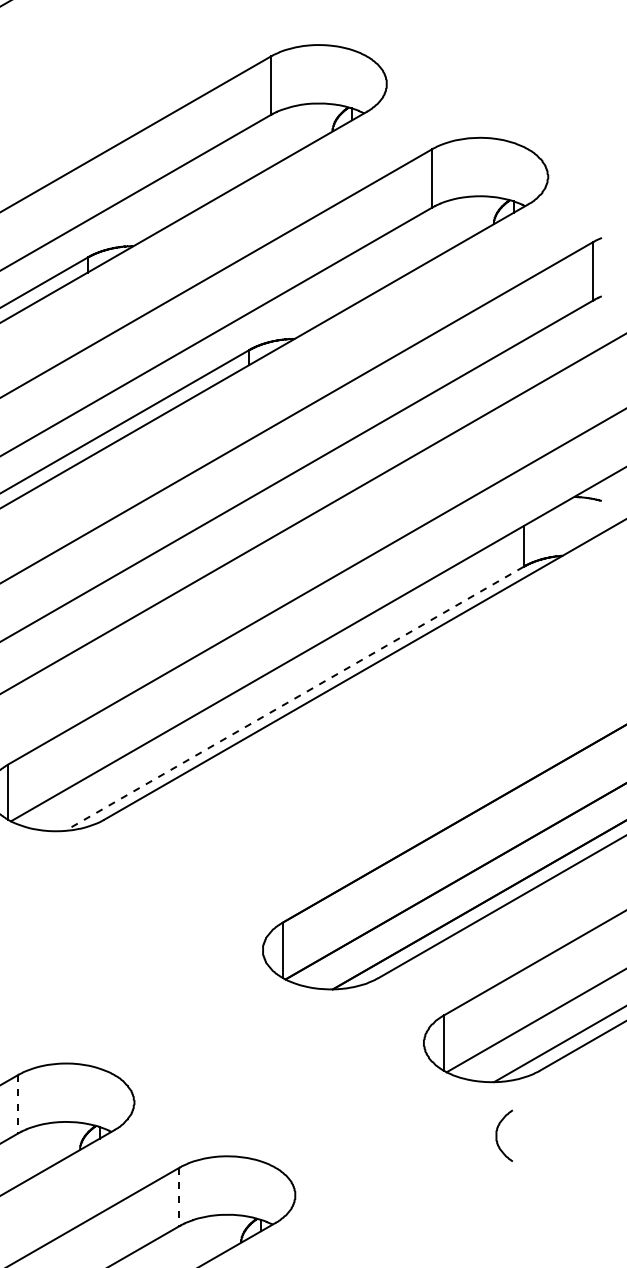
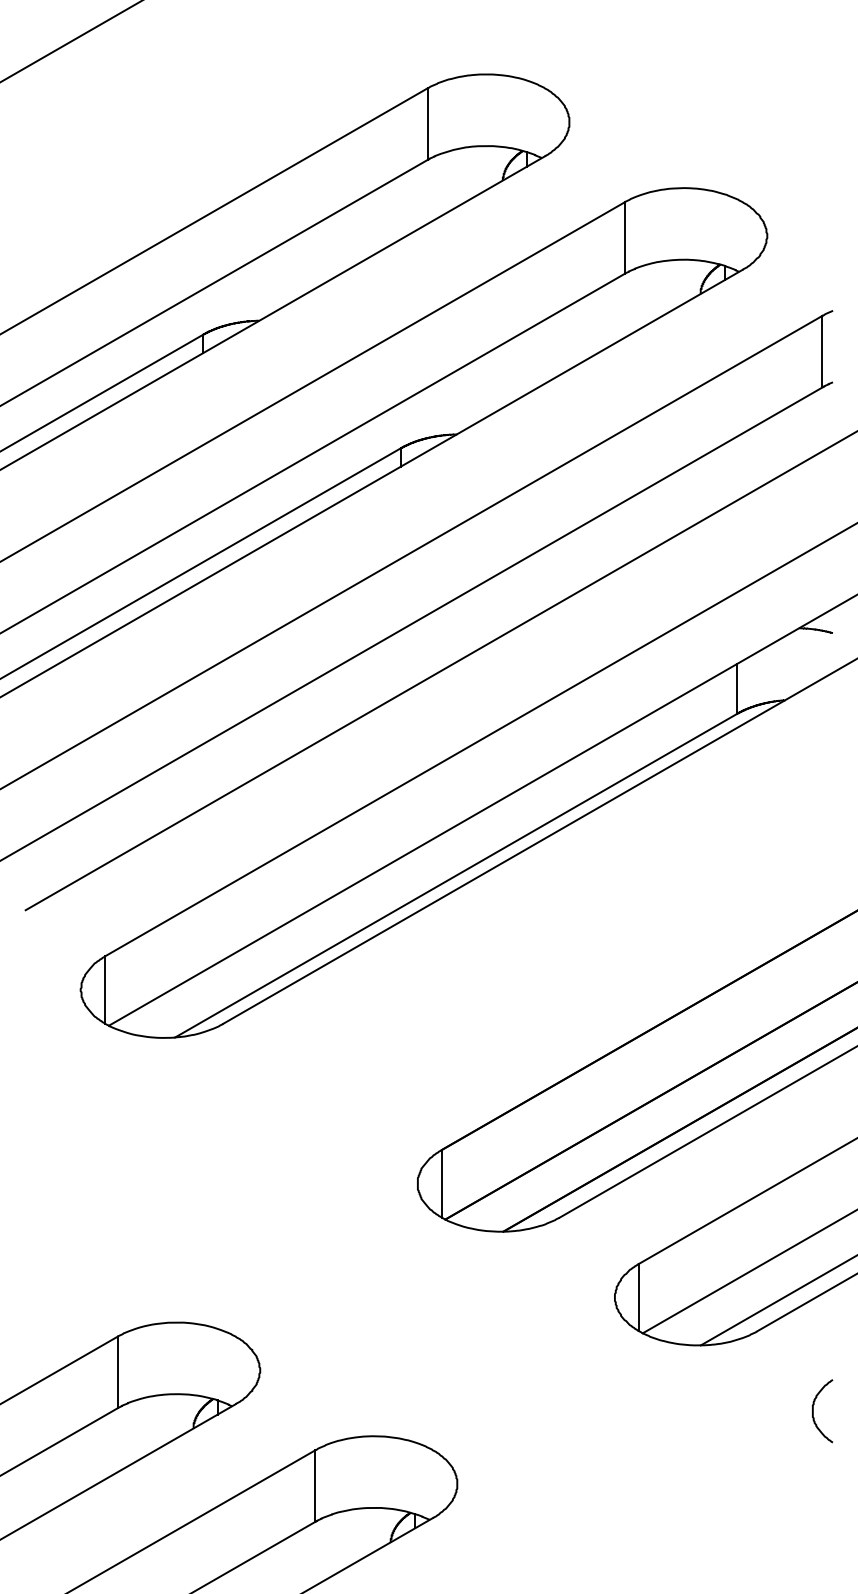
line: (293, 698) -> (455, 875), dashed -> solid
line: (18, 1104) -> (117, 1372), dashed -> solid
curve: (497, 1136) -> (813, 1411), moved
line: (179, 1197) -> (315, 1486), dashed -> solid

